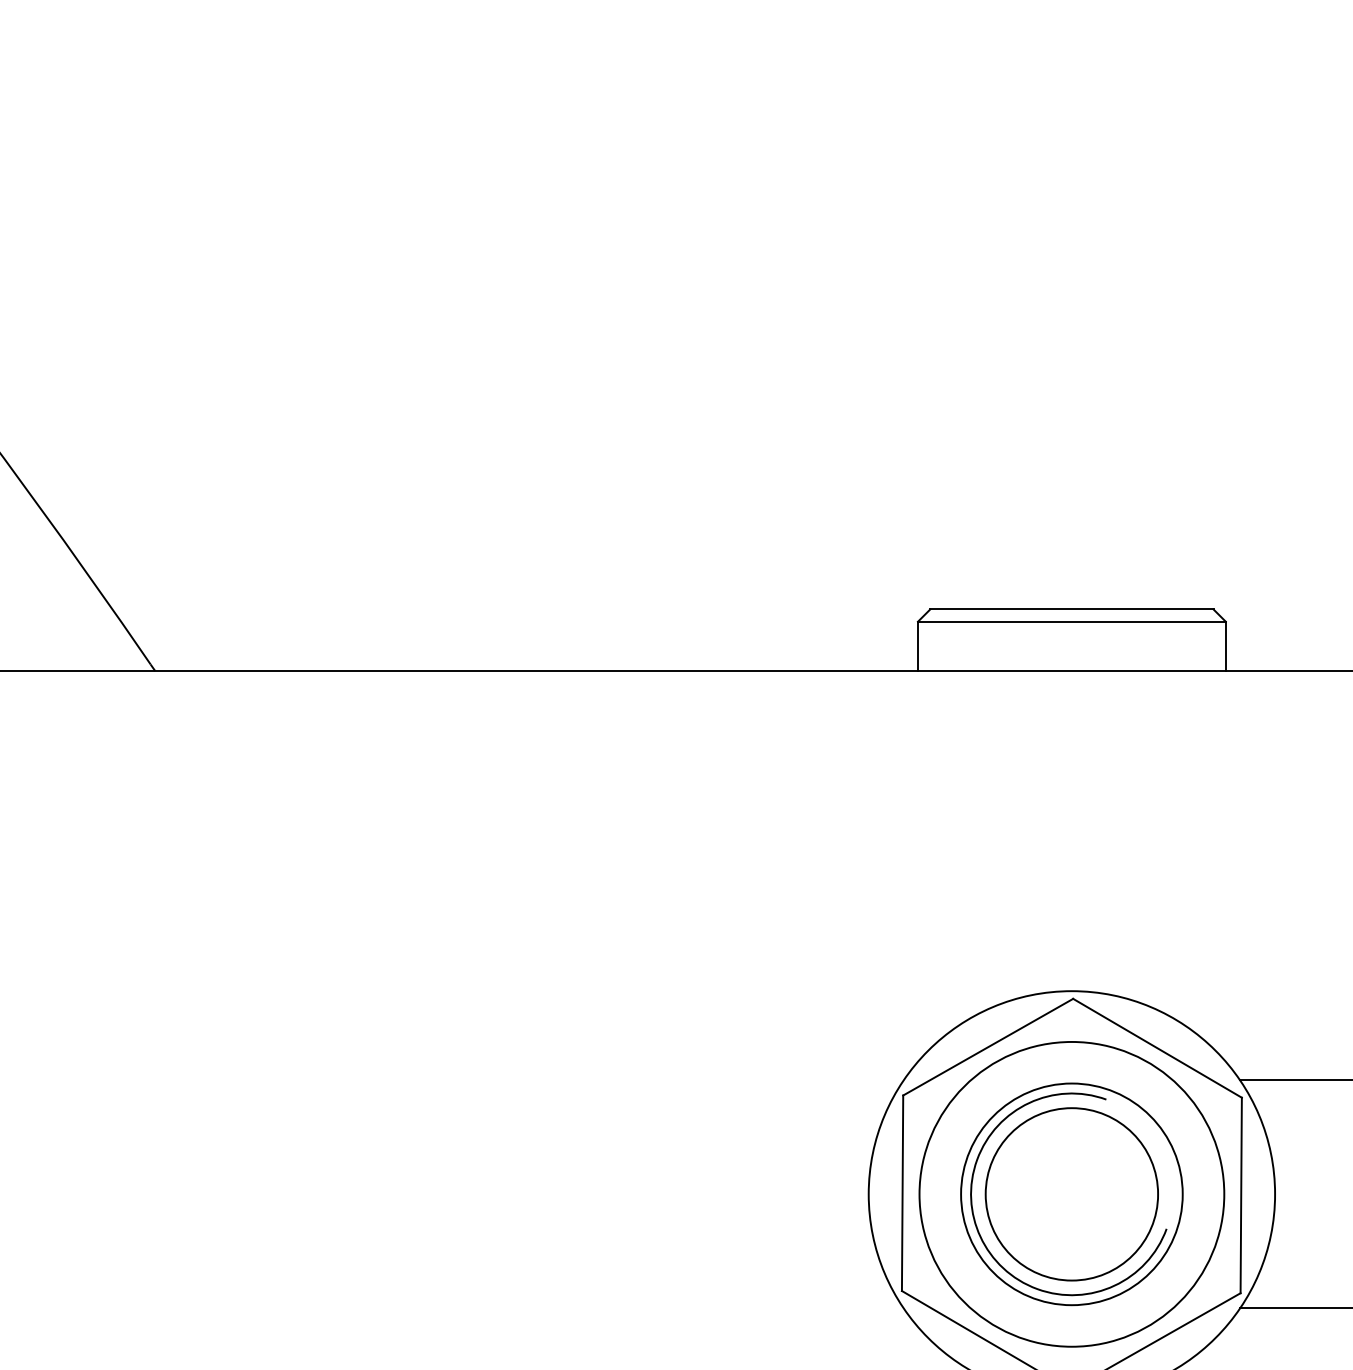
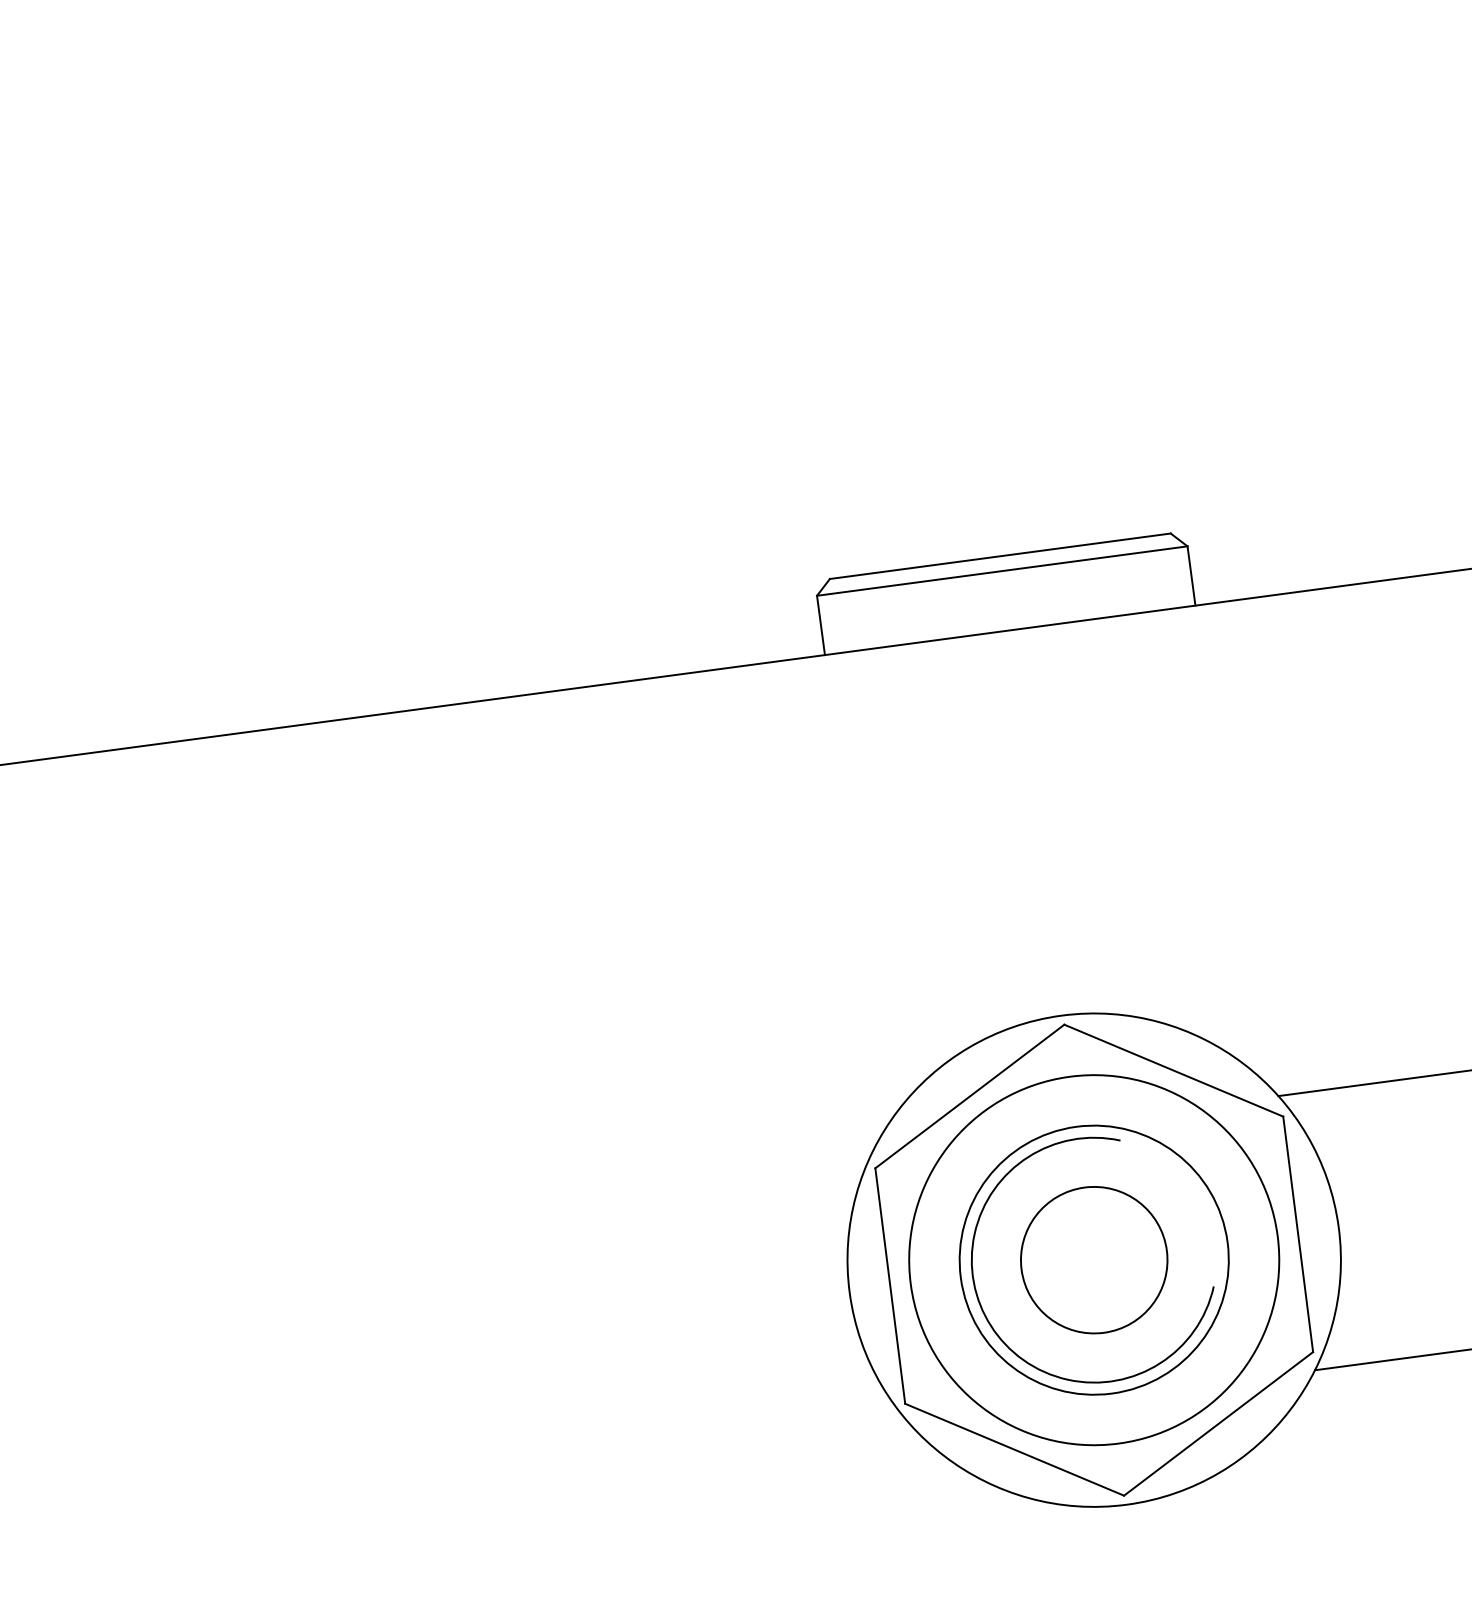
circle: (1071, 1194) -> (1093, 1260), size x0.7

